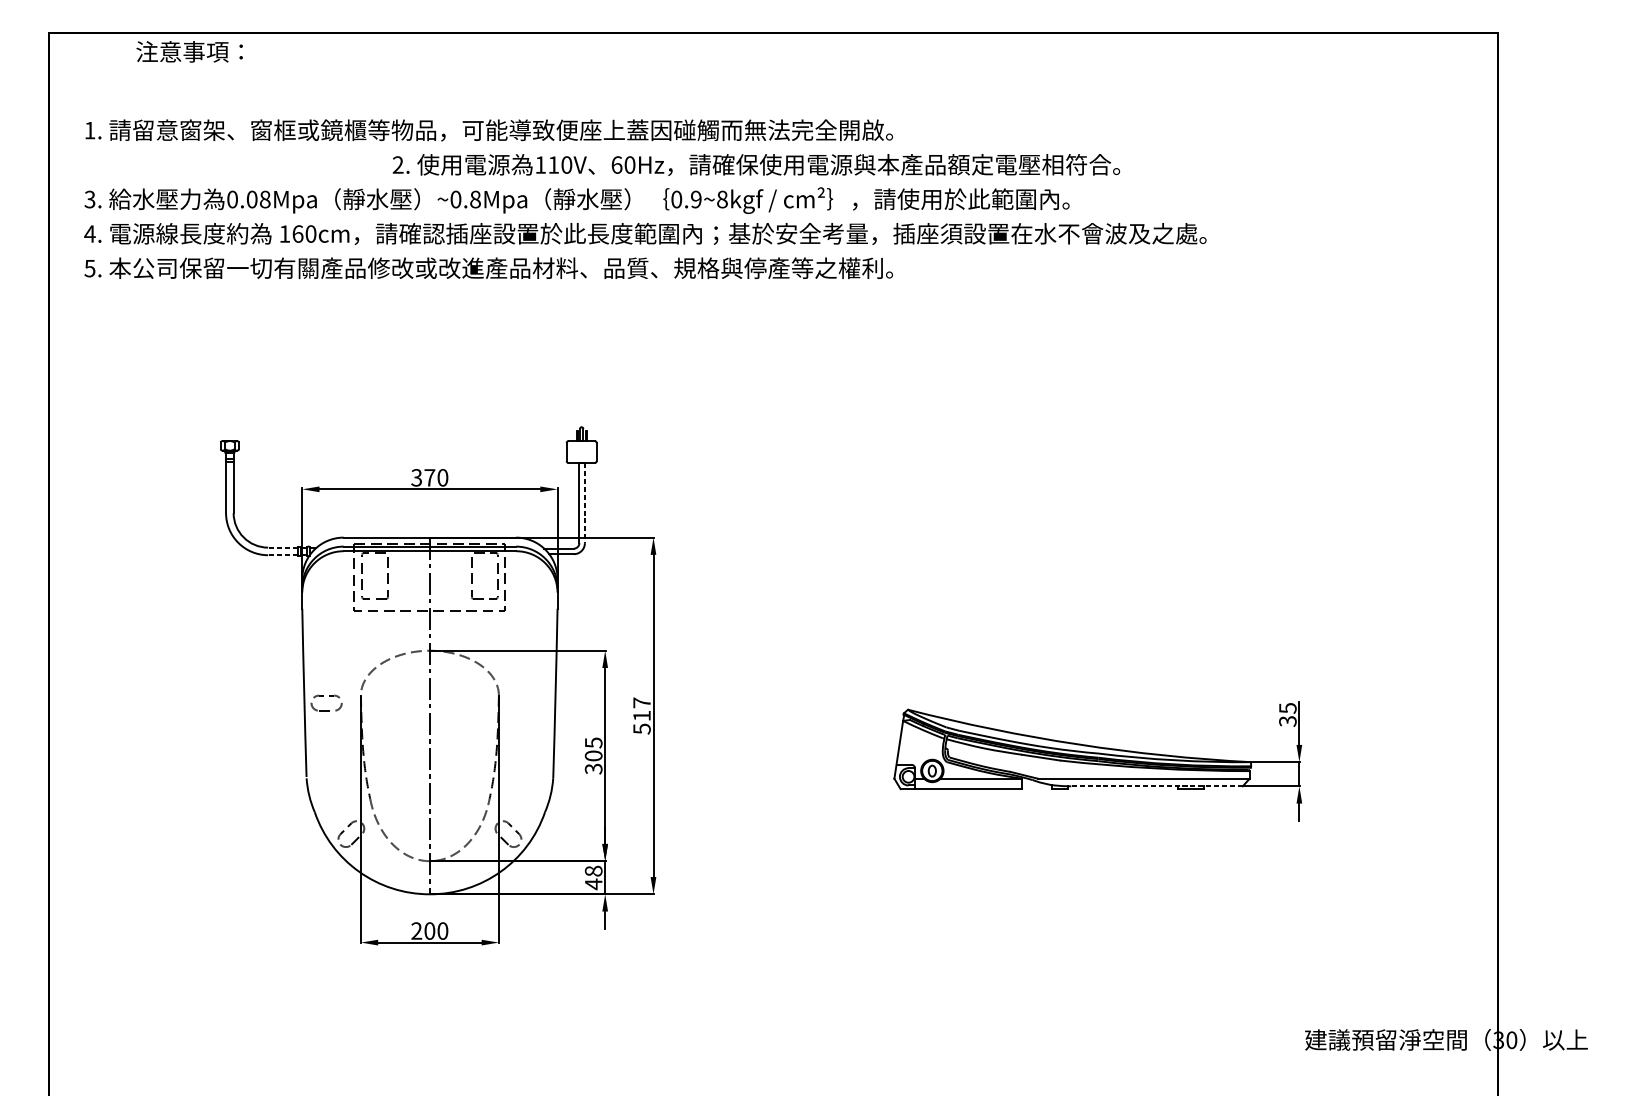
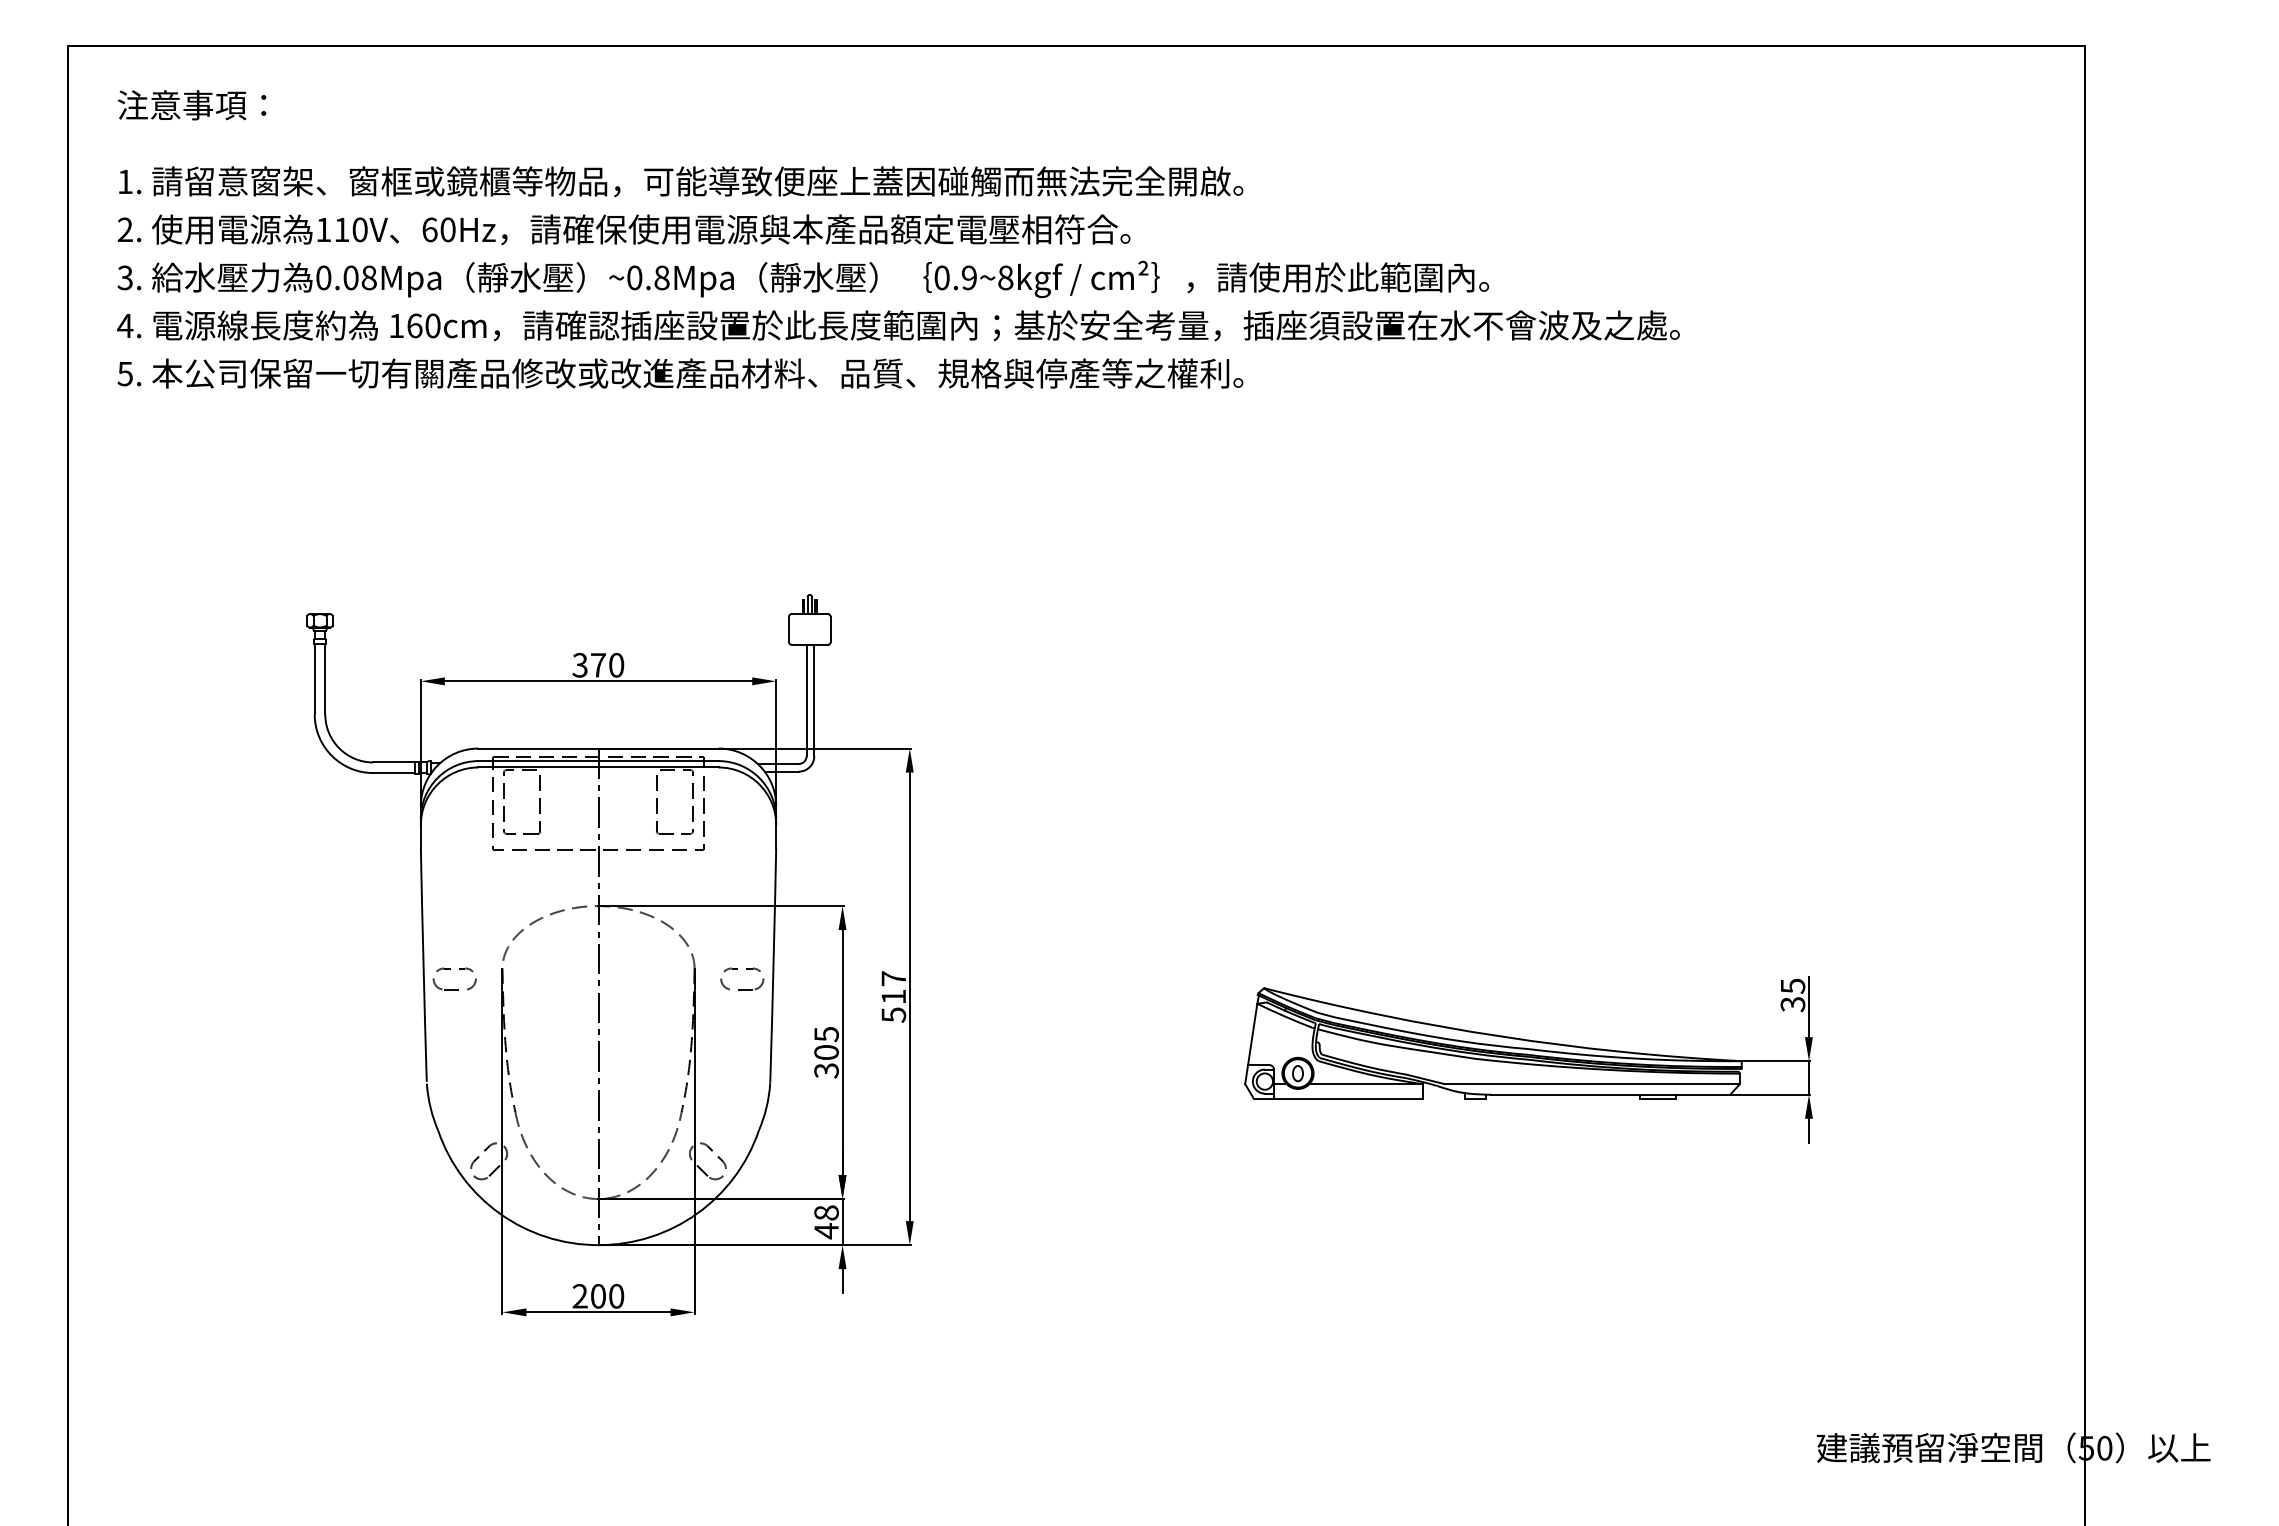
text: (189, 52) -> (192, 105), moved
text: (756, 164) -> (623, 229), moved
line: (585, 503) -> (814, 700), dashed -> solid
line: (282, 547) -> (393, 762), dashed -> solid
line: (282, 555) -> (393, 773), dashed -> solid
part: (536, 696) -> (746, 969), added
line: (1156, 786) -> (1610, 1094), dashed -> solid
text: (1498, 1040) -> (2086, 1448), 30 -> 50

